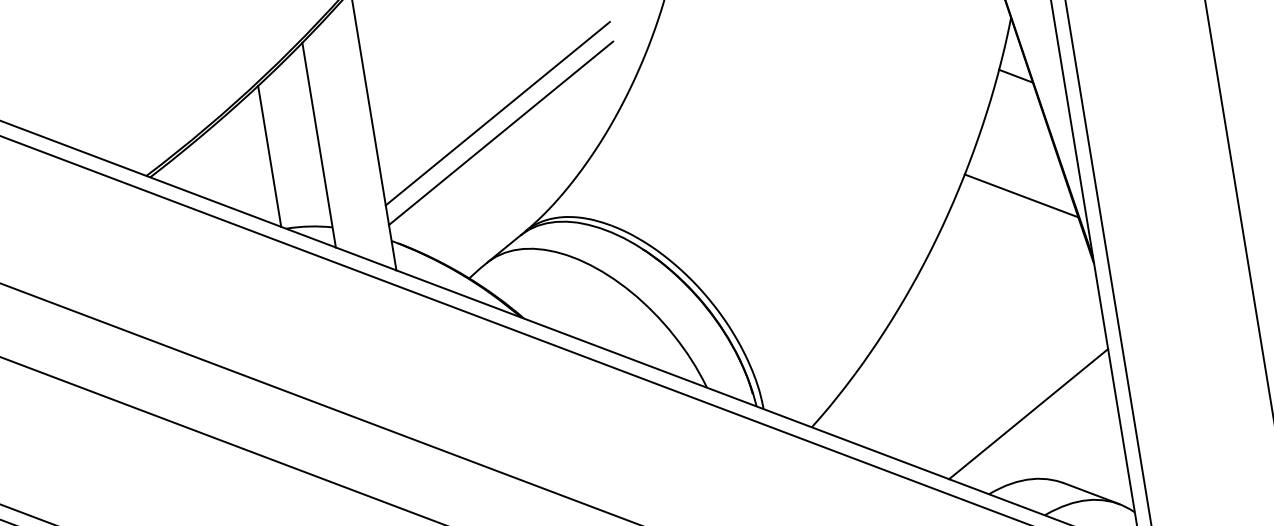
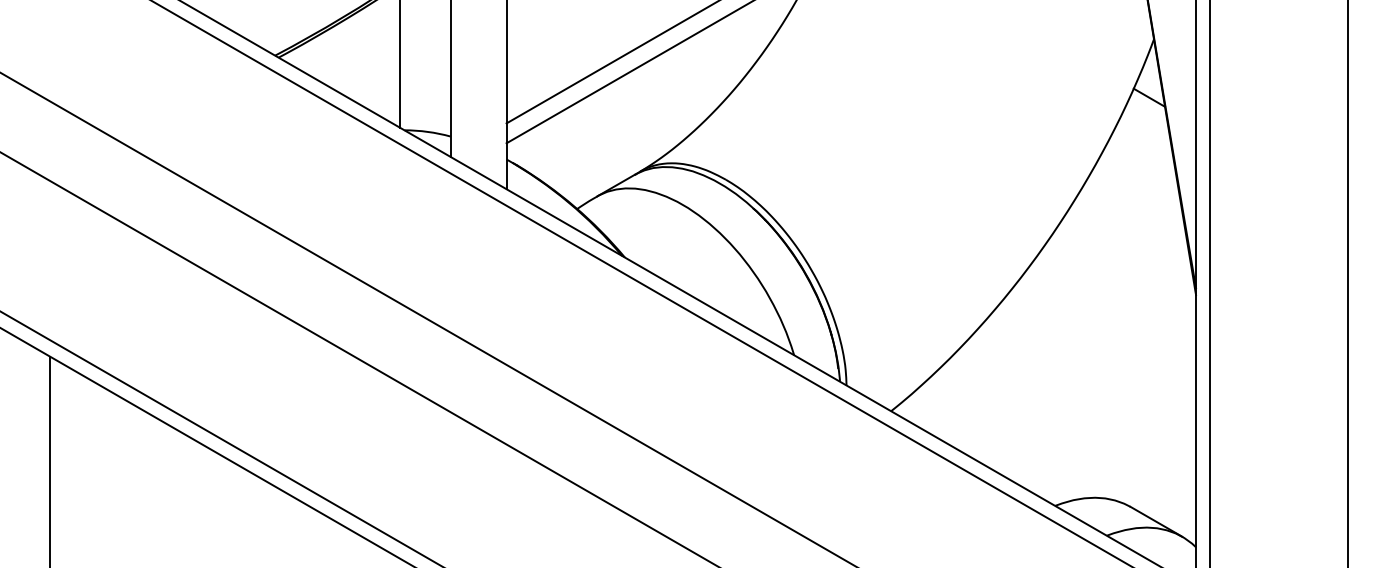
line: (1021, 195) -> (1135, 216), removed
line: (1028, 413) -> (1107, 432), removed

